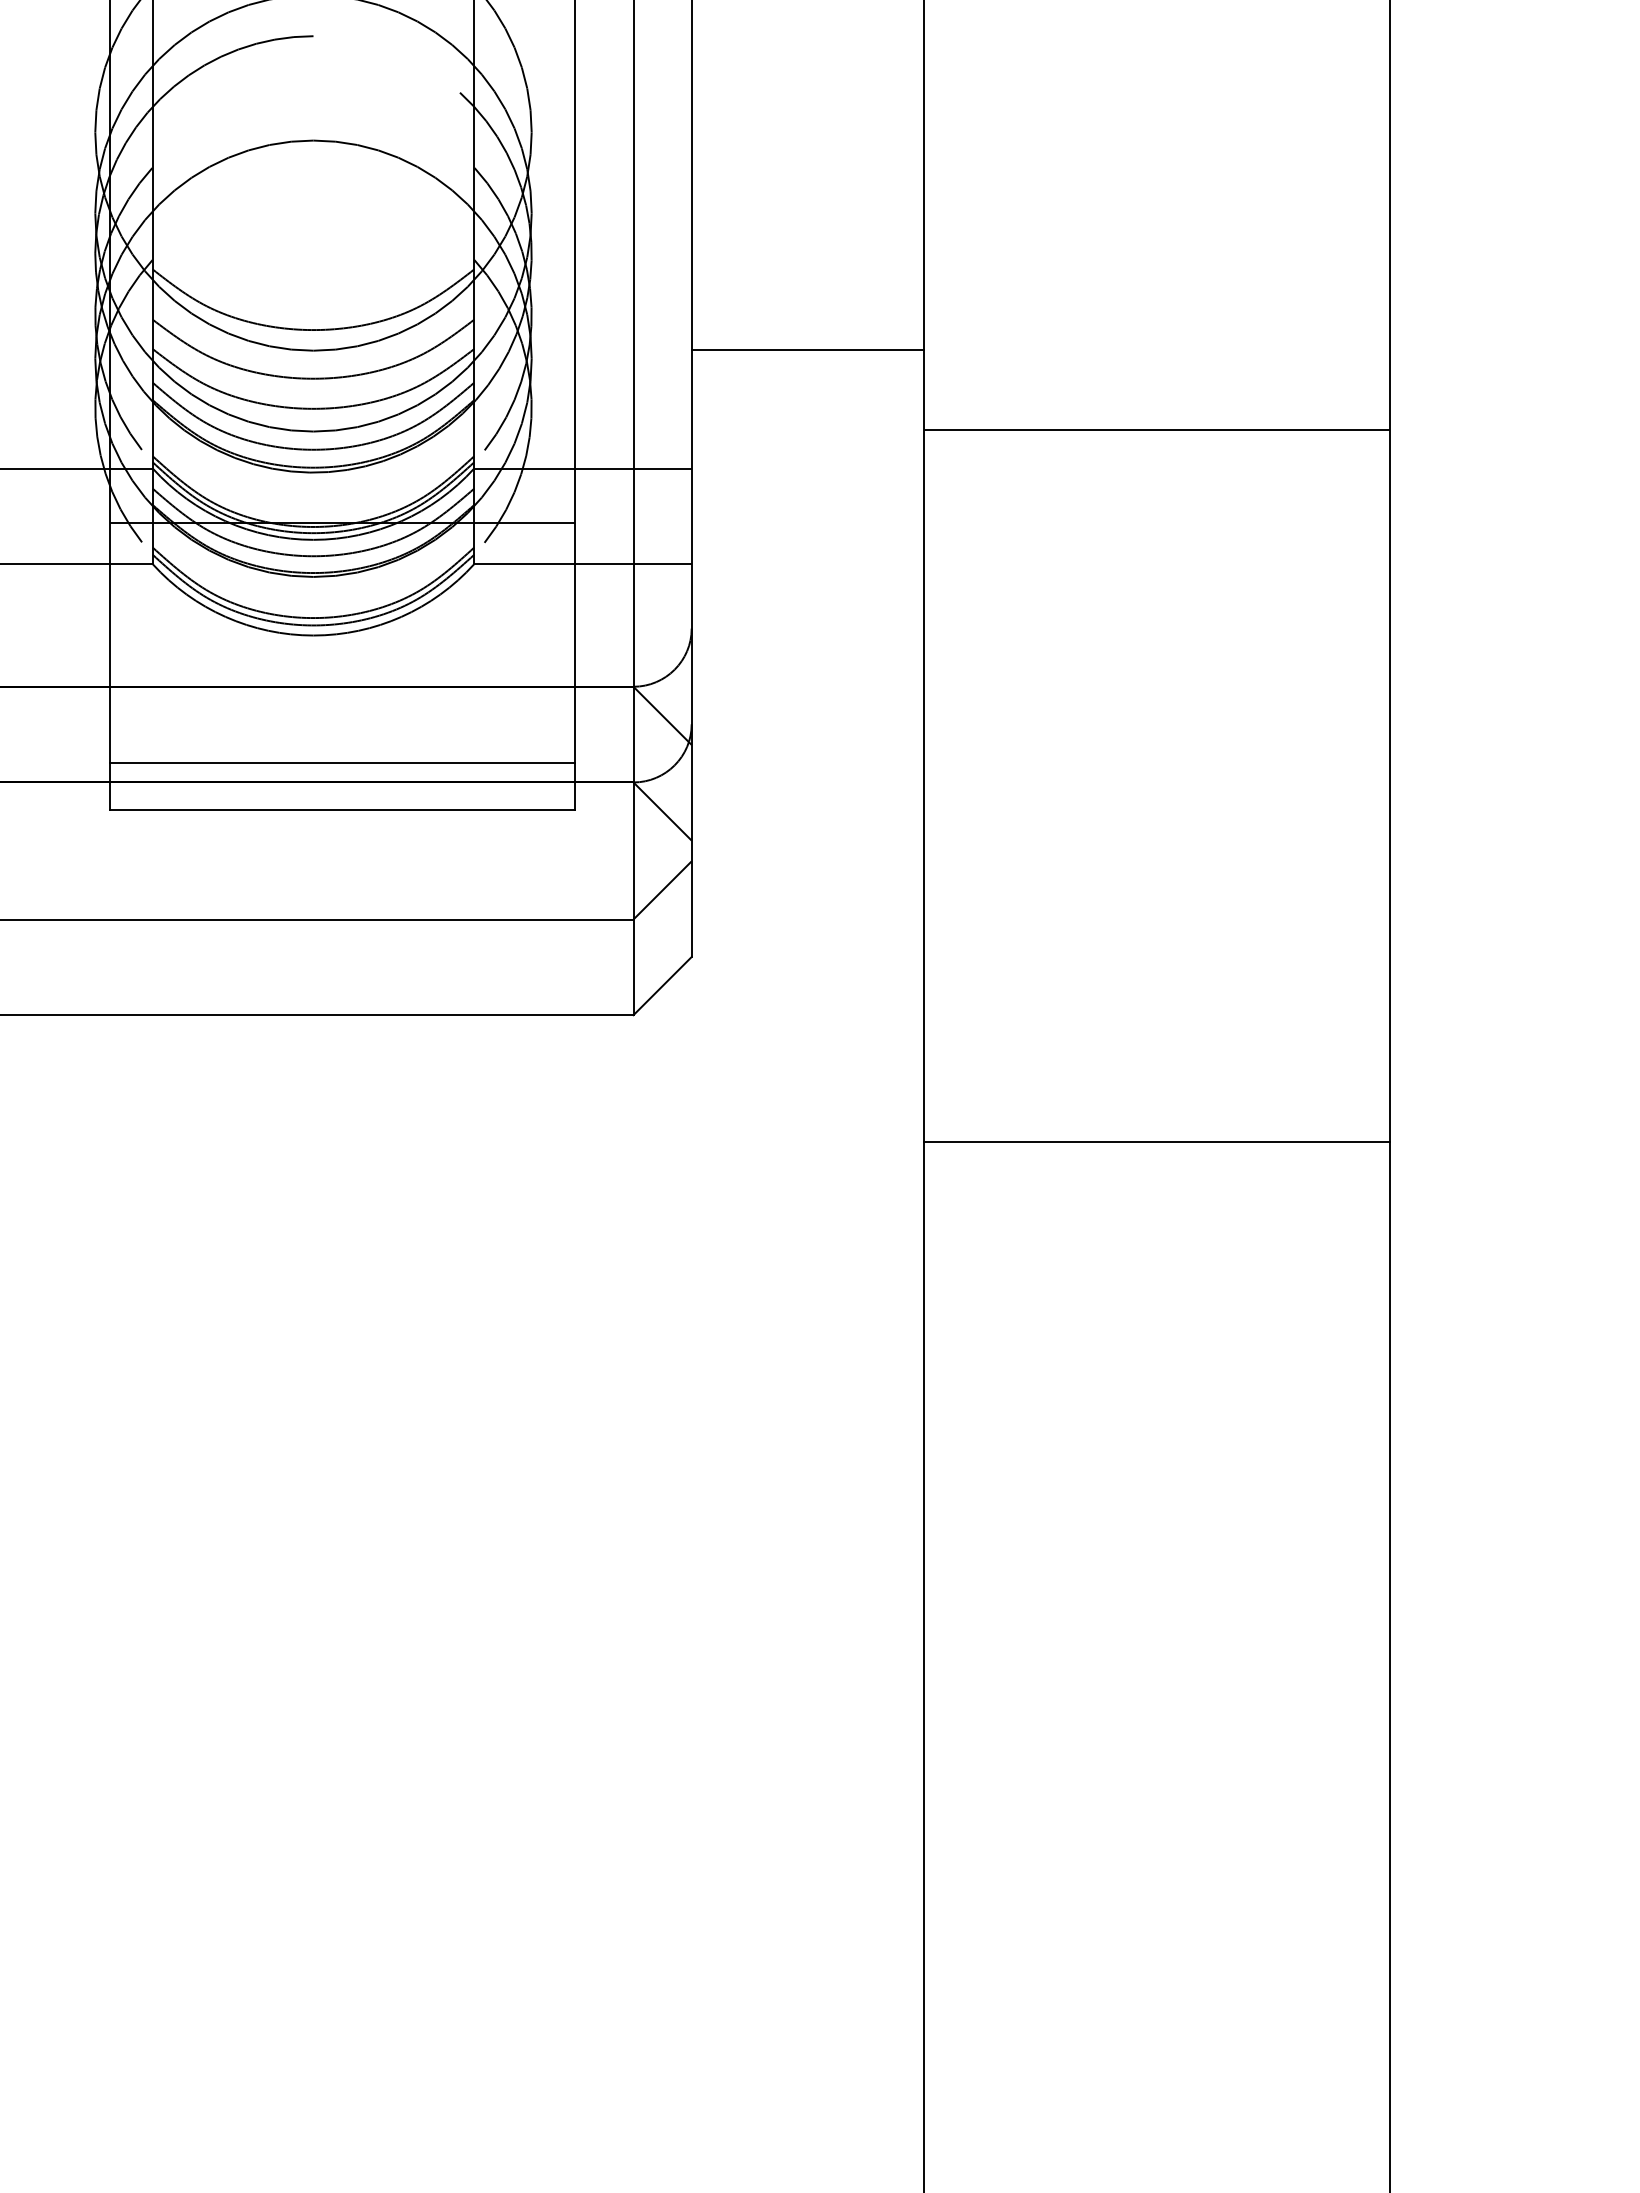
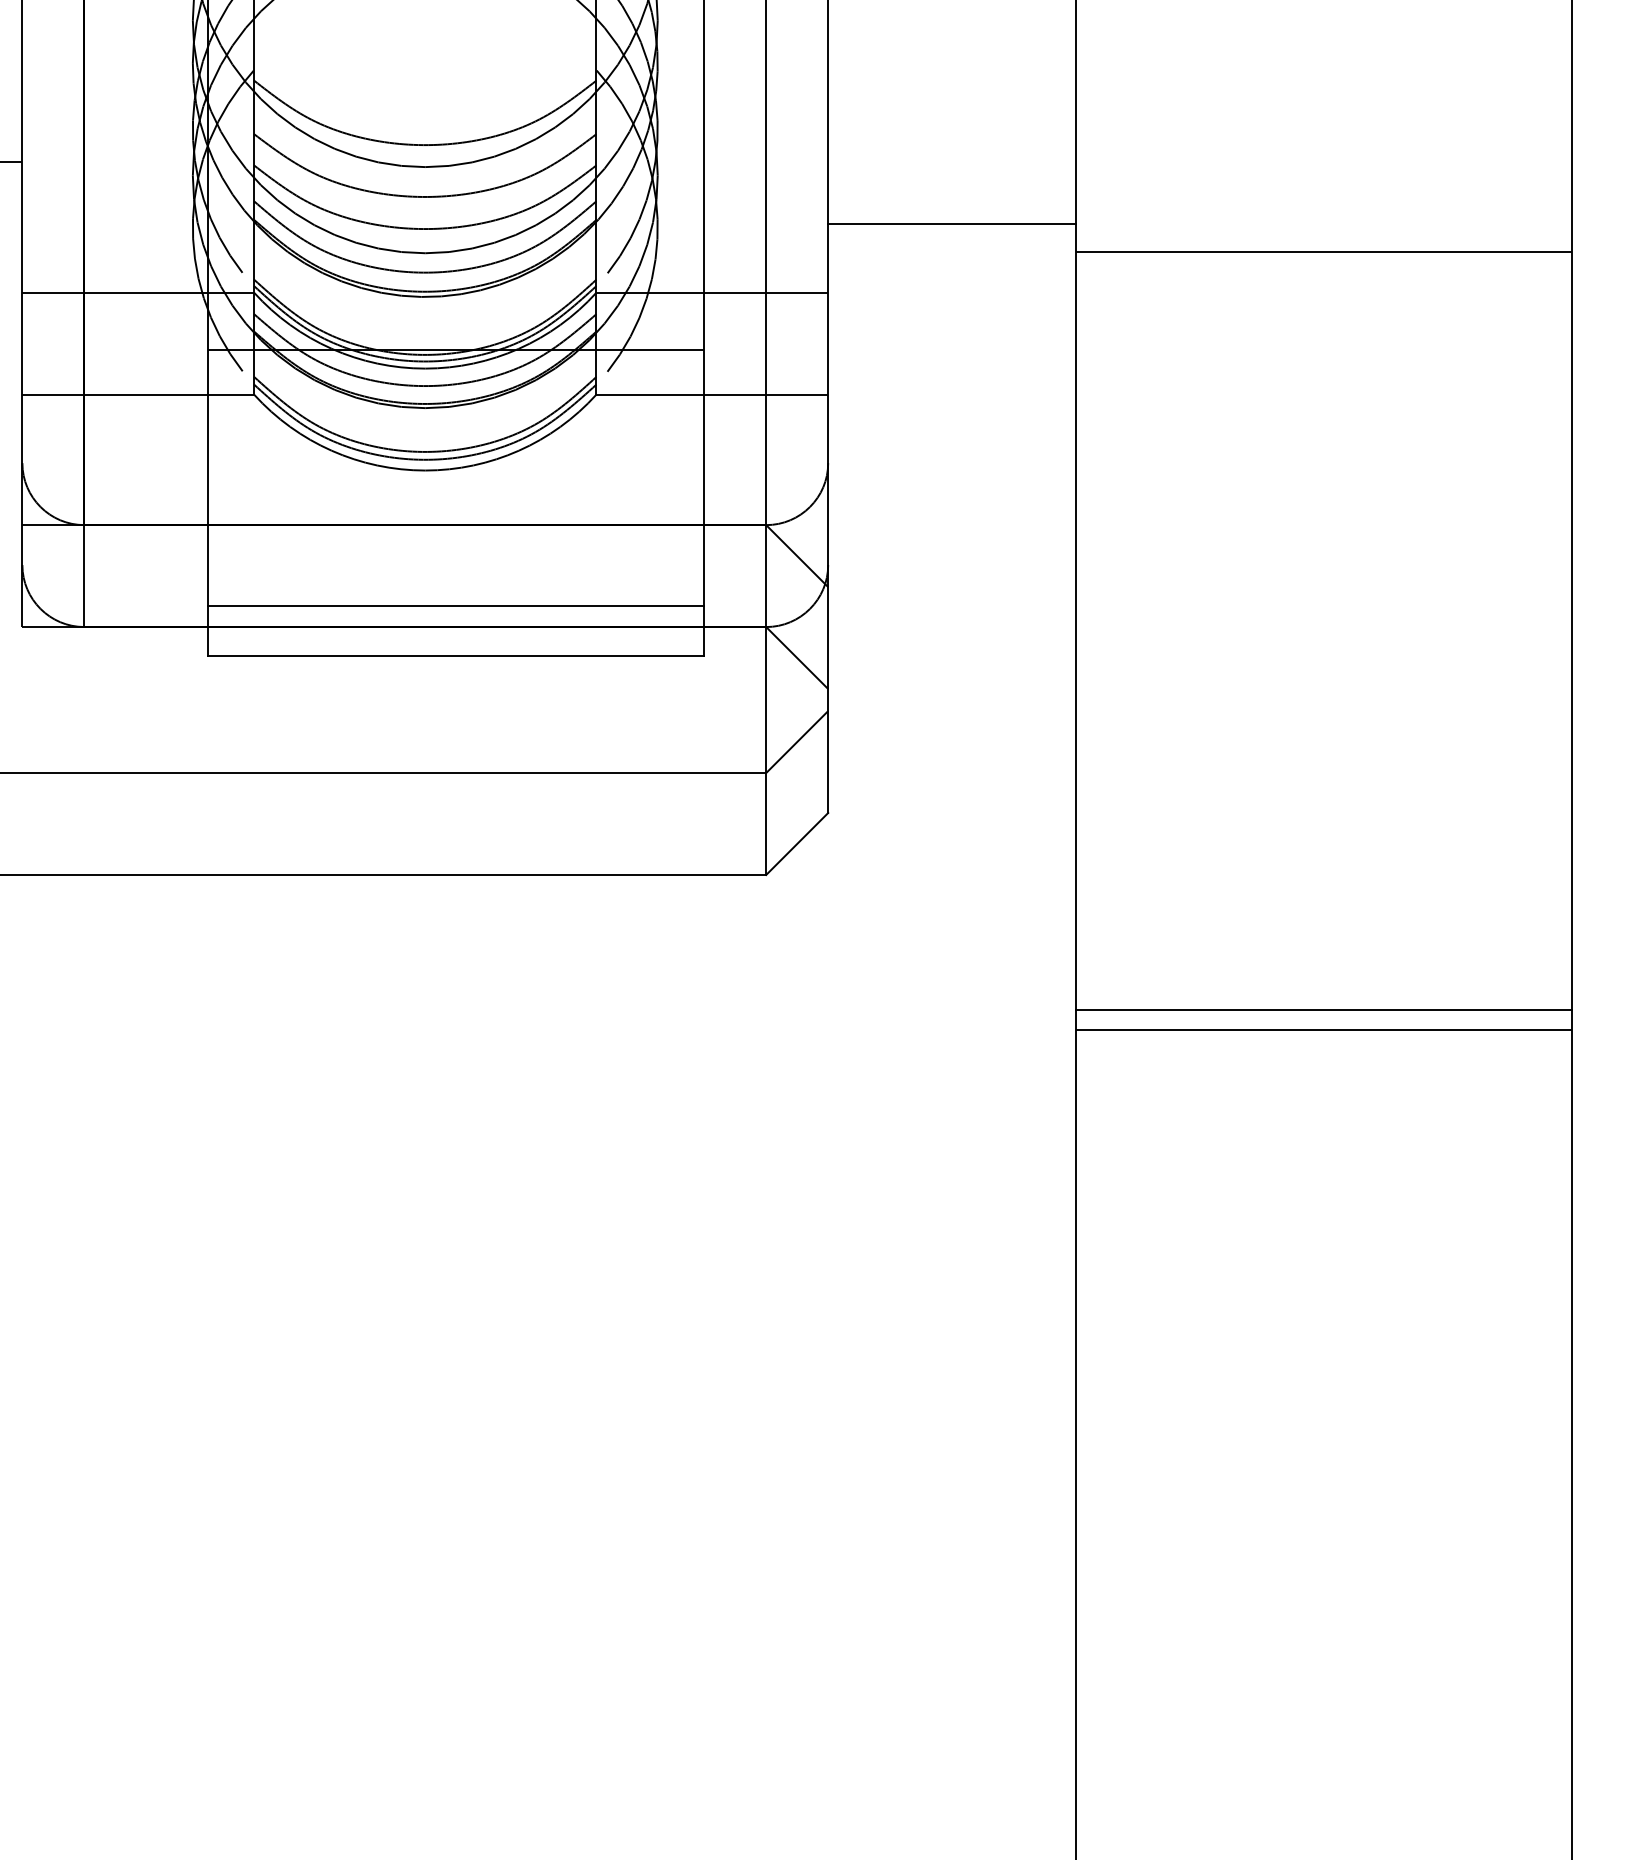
line: (807, 350) -> (951, 224), moved
line: (1156, 1160) -> (1323, 1029), added

